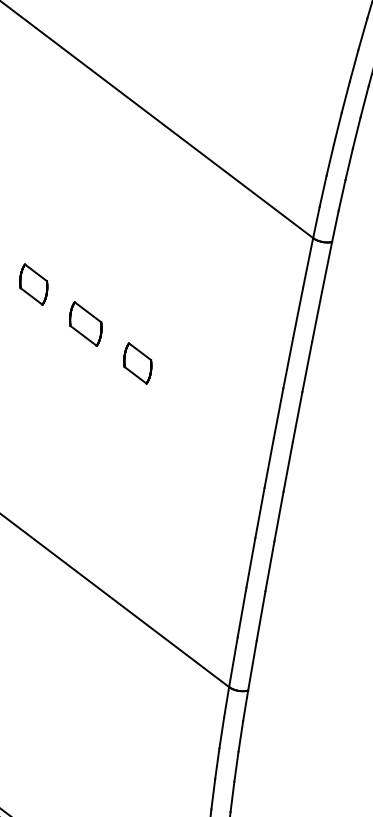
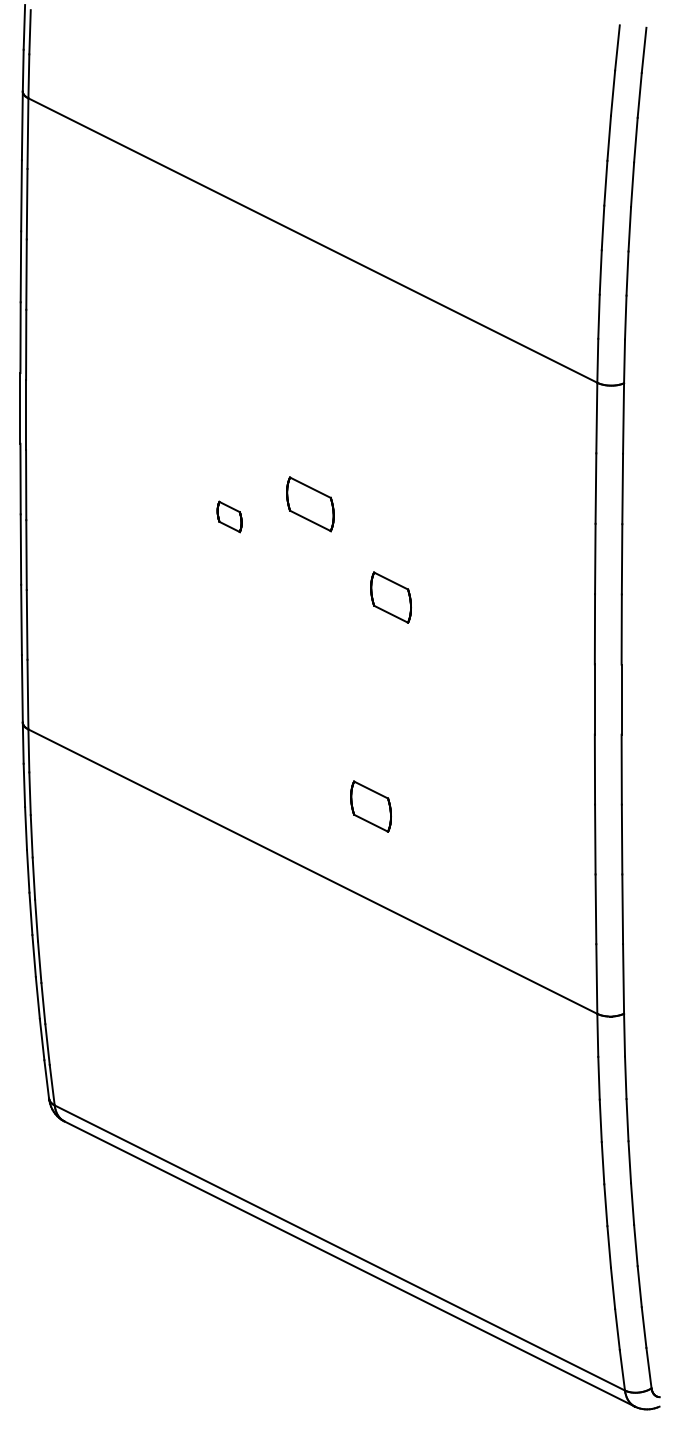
part: (33, 284) -> (229, 516), size x0.6
part: (85, 324) -> (310, 504), moved
part: (95, 509) -> (370, 806), added

